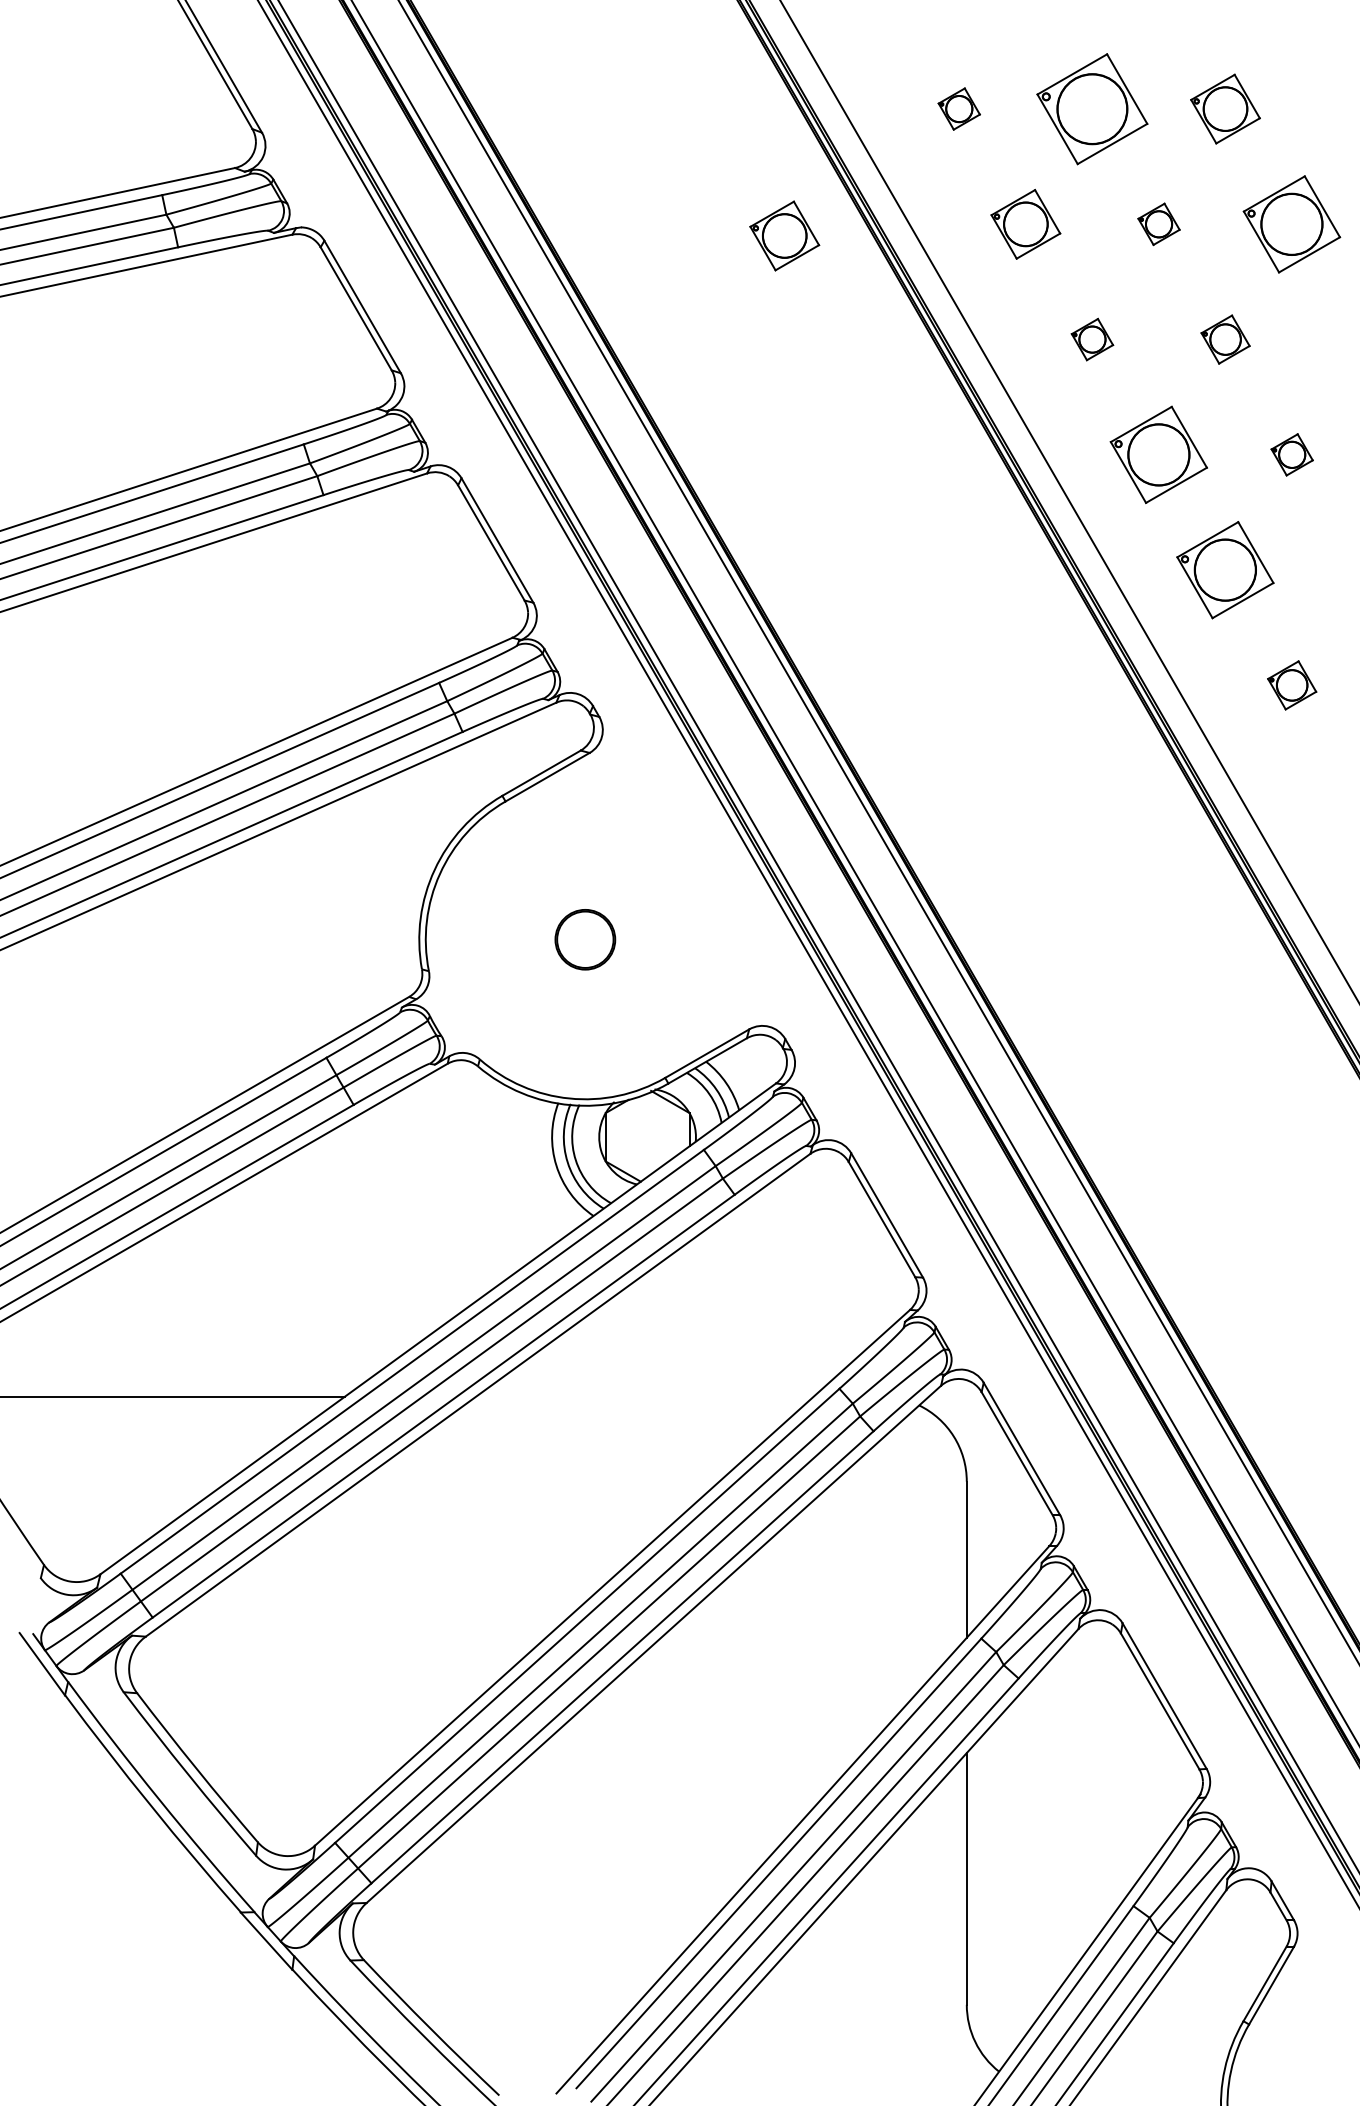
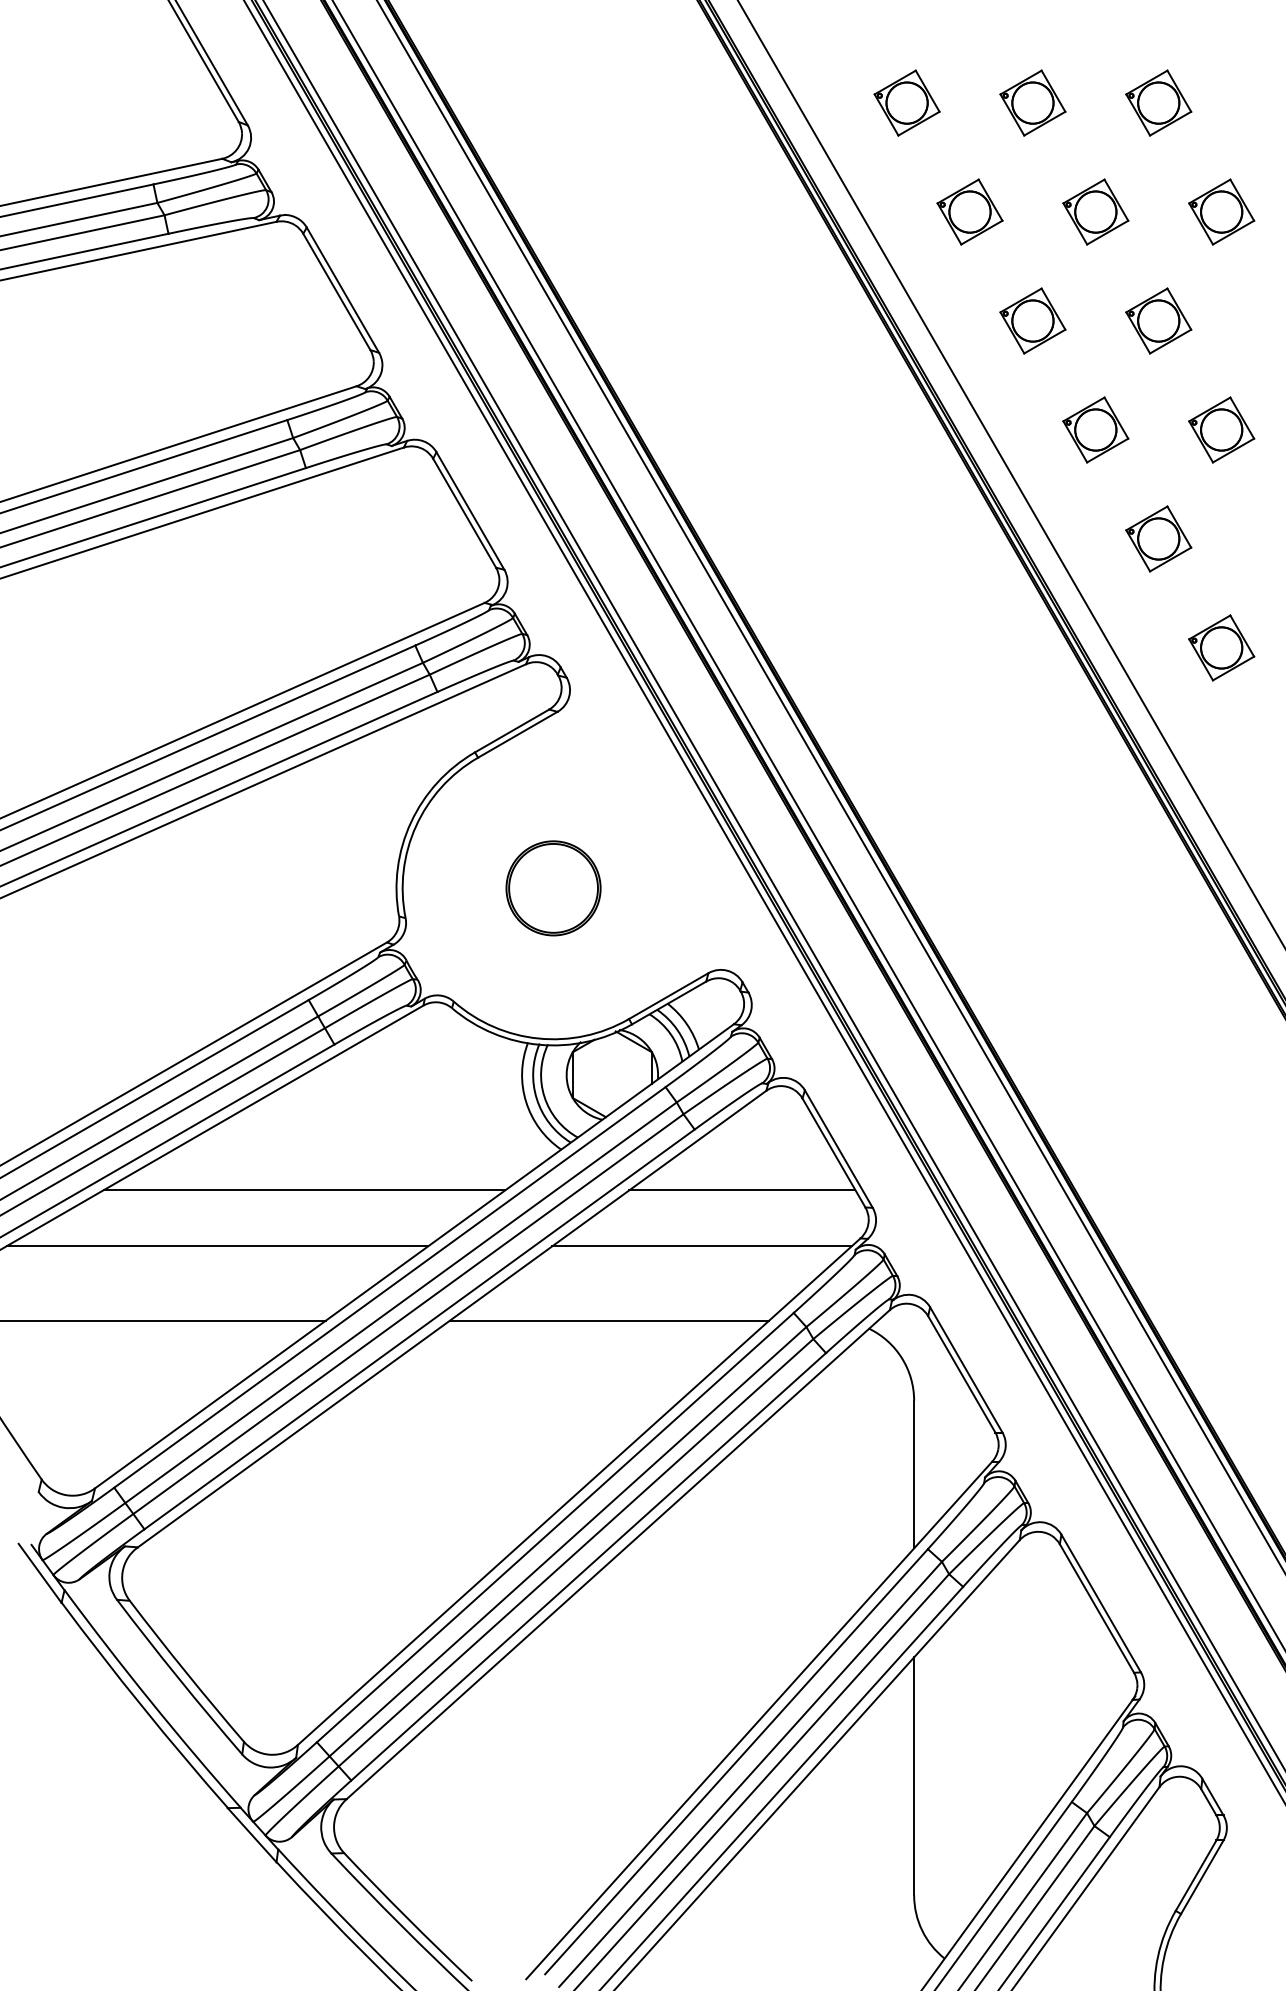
part: (958, 108) -> (906, 102), size x1.67
part: (1091, 108) -> (1032, 102), size x0.62
part: (1158, 223) -> (1095, 211), size x1.67
part: (1291, 223) -> (1221, 211), size x0.71
part: (784, 235) -> (741, 222), removed
part: (1091, 339) -> (1032, 320), size x1.67
part: (1225, 339) -> (1158, 320), size x1.43
part: (1158, 454) -> (1095, 429), size x0.71
part: (1291, 454) -> (1221, 429), size x1.67
part: (1225, 569) -> (1158, 538), size x0.71
part: (1291, 684) -> (1221, 647), size x1.43
part: (585, 939) -> (553, 888), size x1.67
line: (321, 1259) -> (304, 1190), added
line: (785, 1259) -> (742, 1190), added
line: (229, 1318) -> (217, 1246), added
line: (741, 1318) -> (701, 1246), added
line: (644, 1396) -> (609, 1320), added

